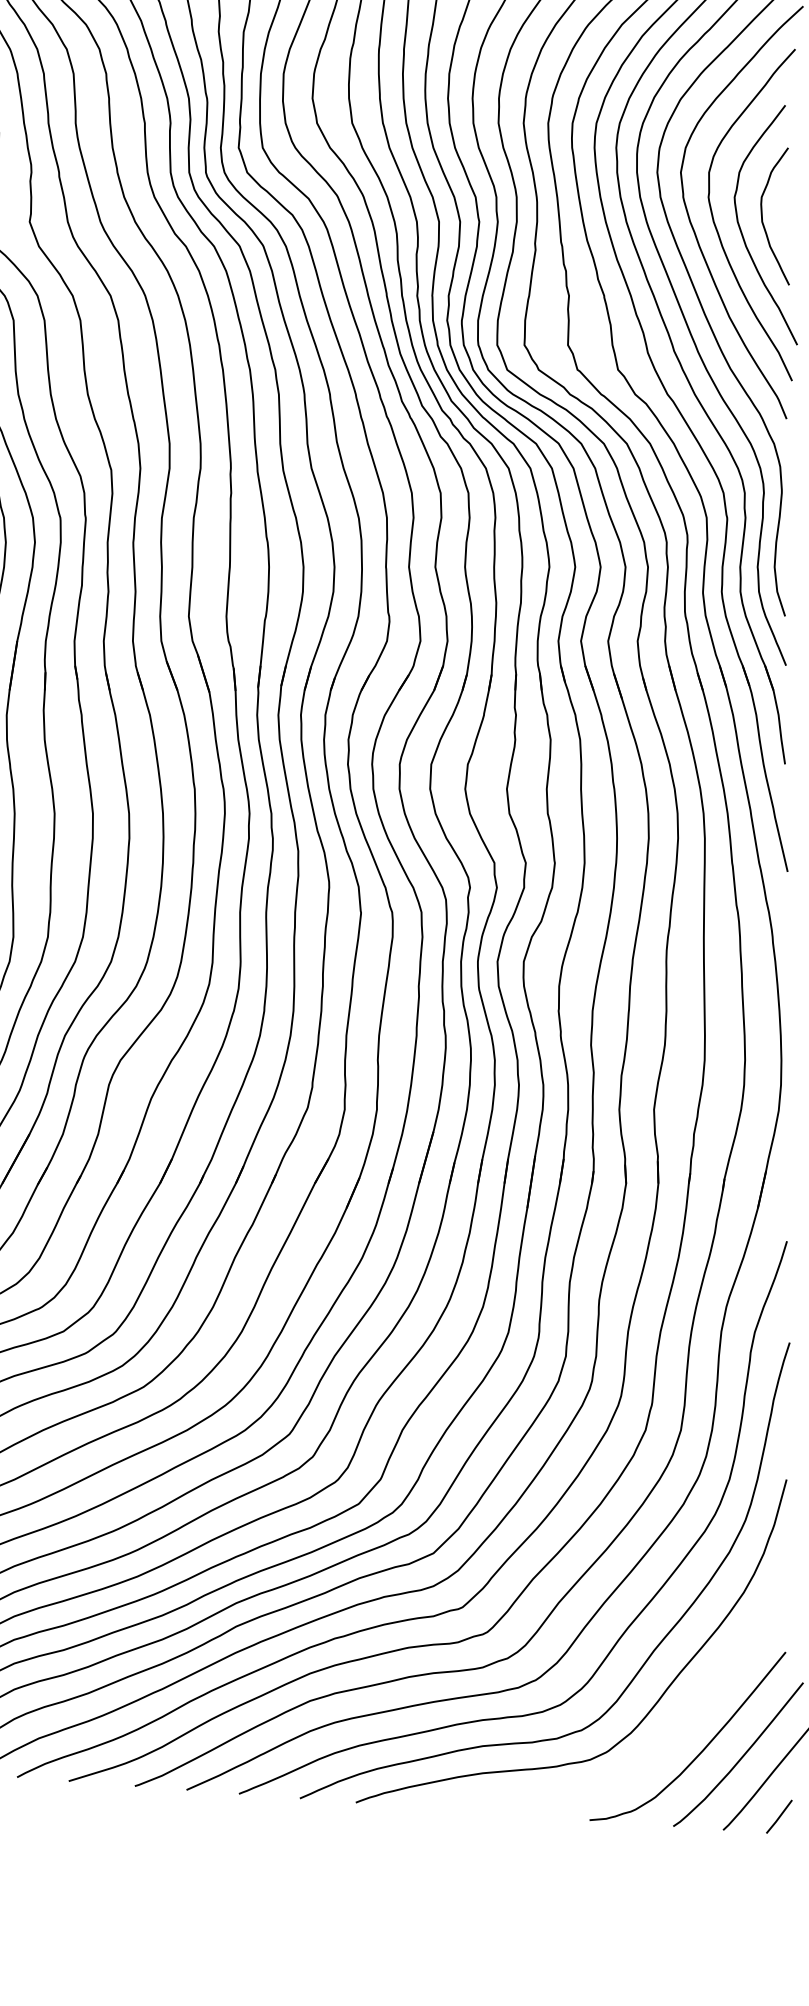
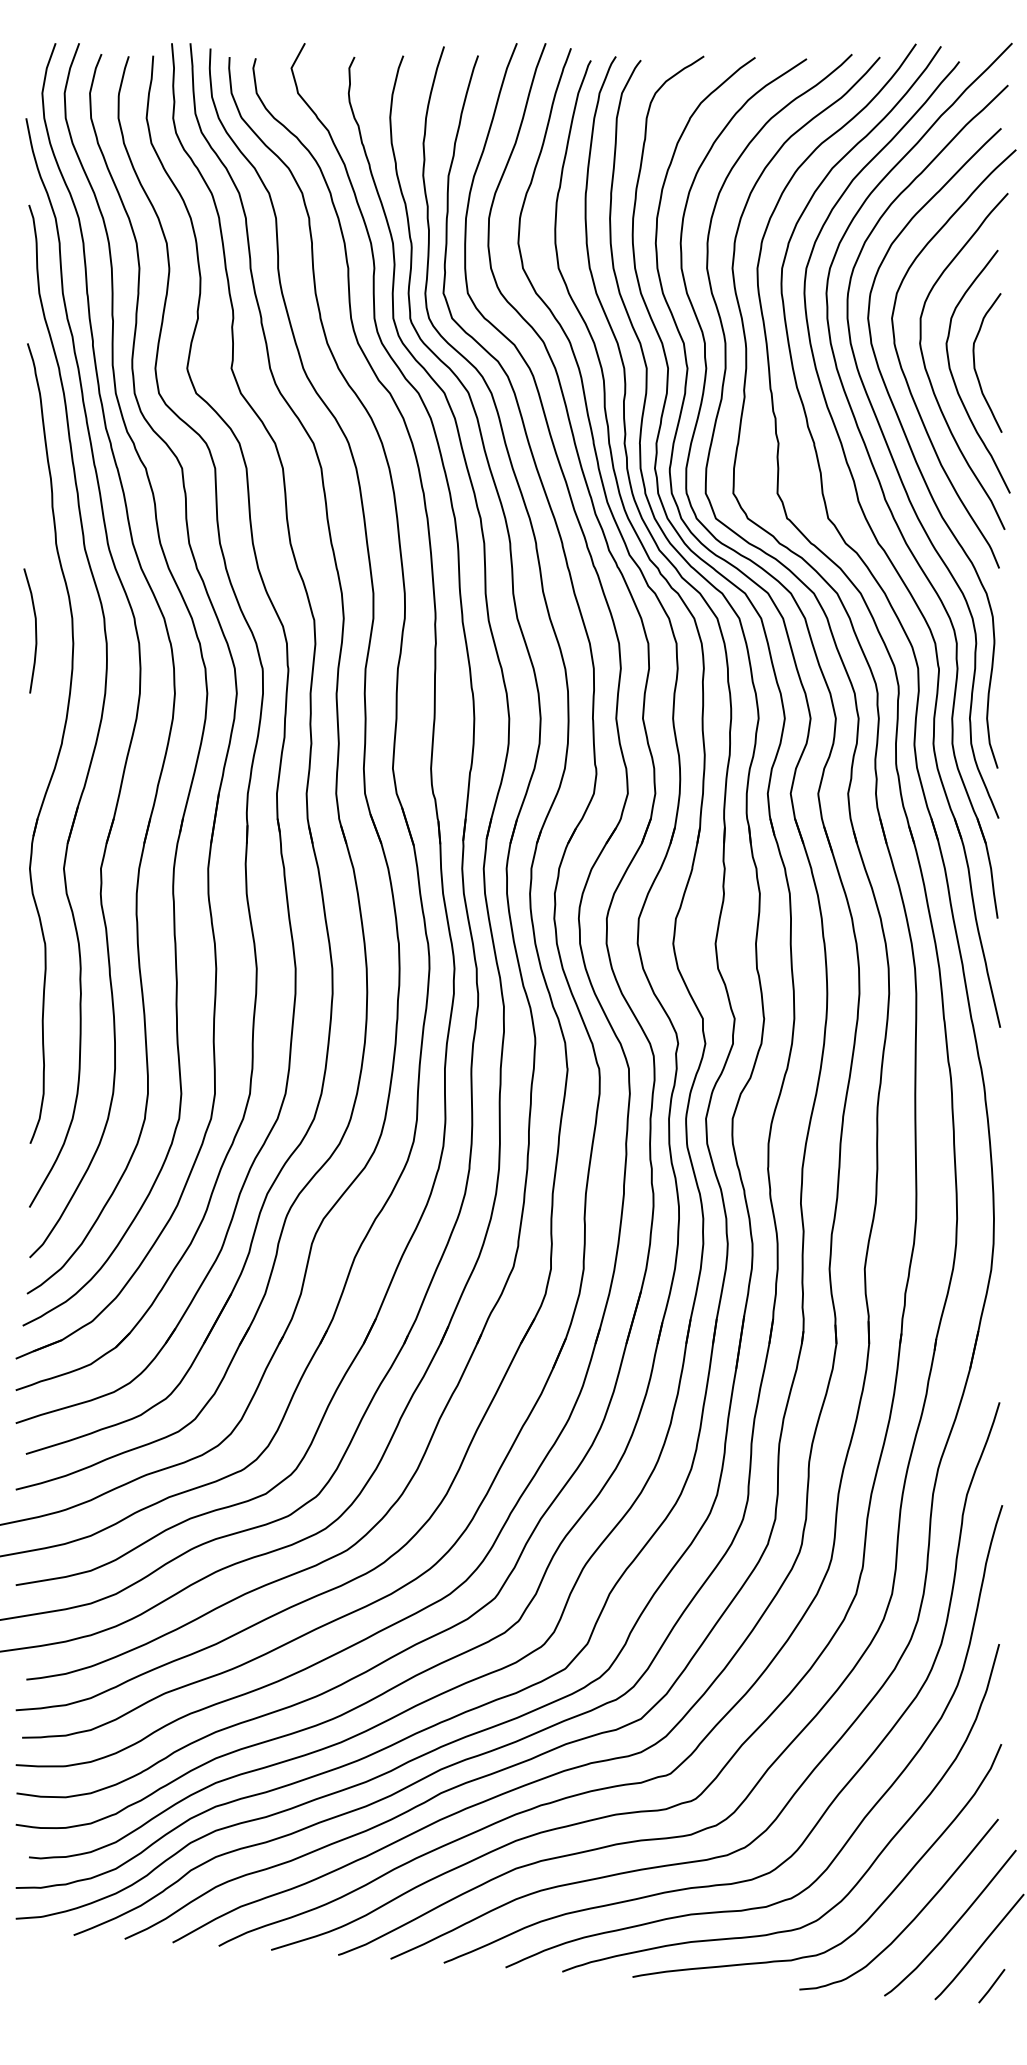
curve: (663, 1742) -> (874, 1910), added

